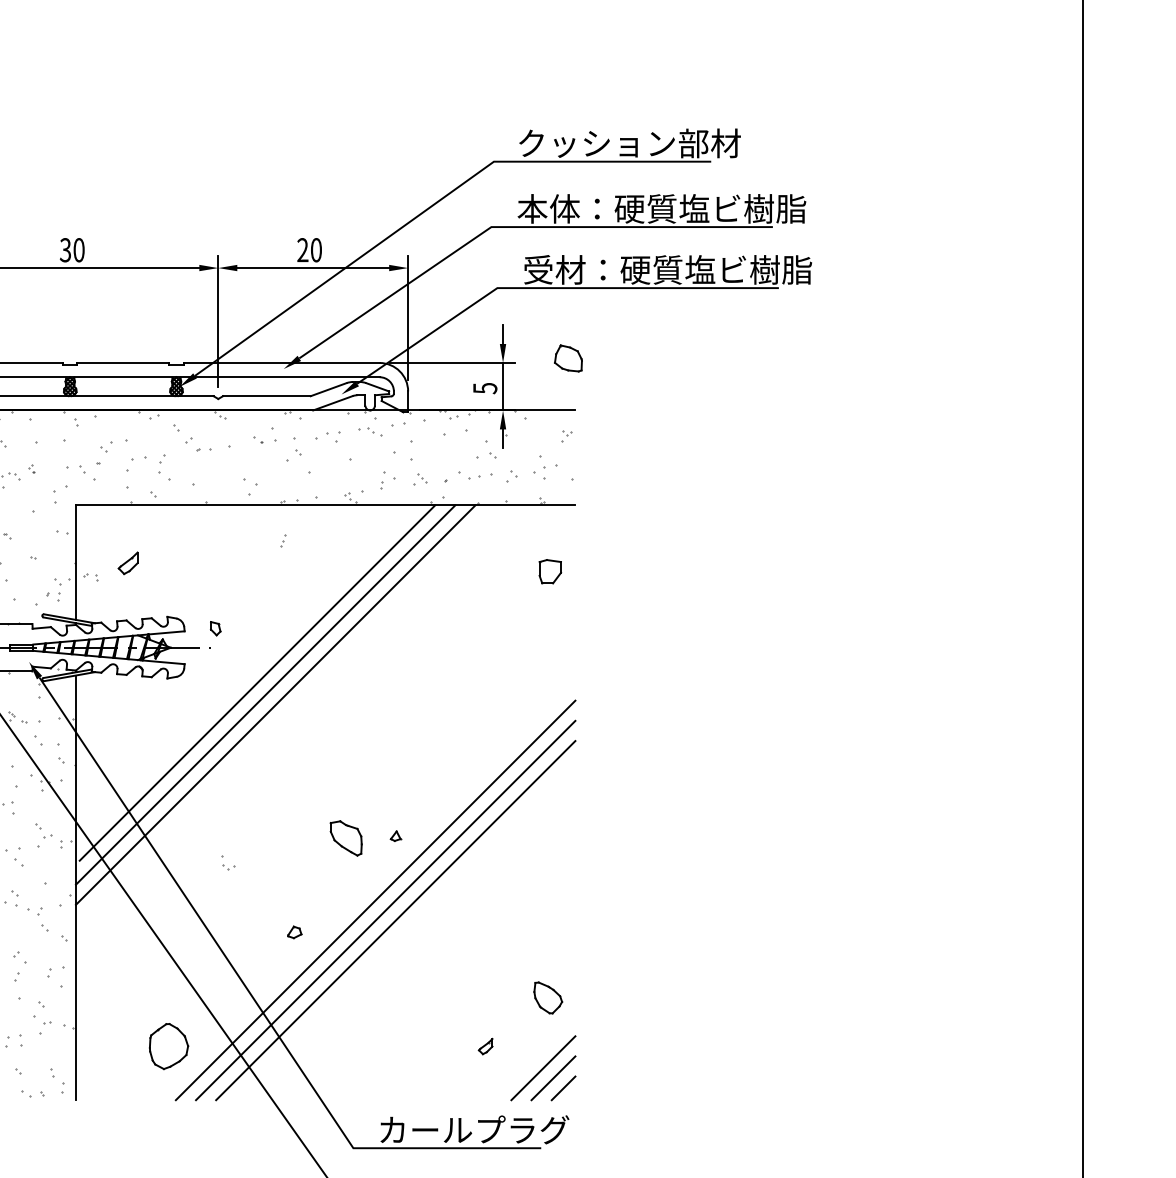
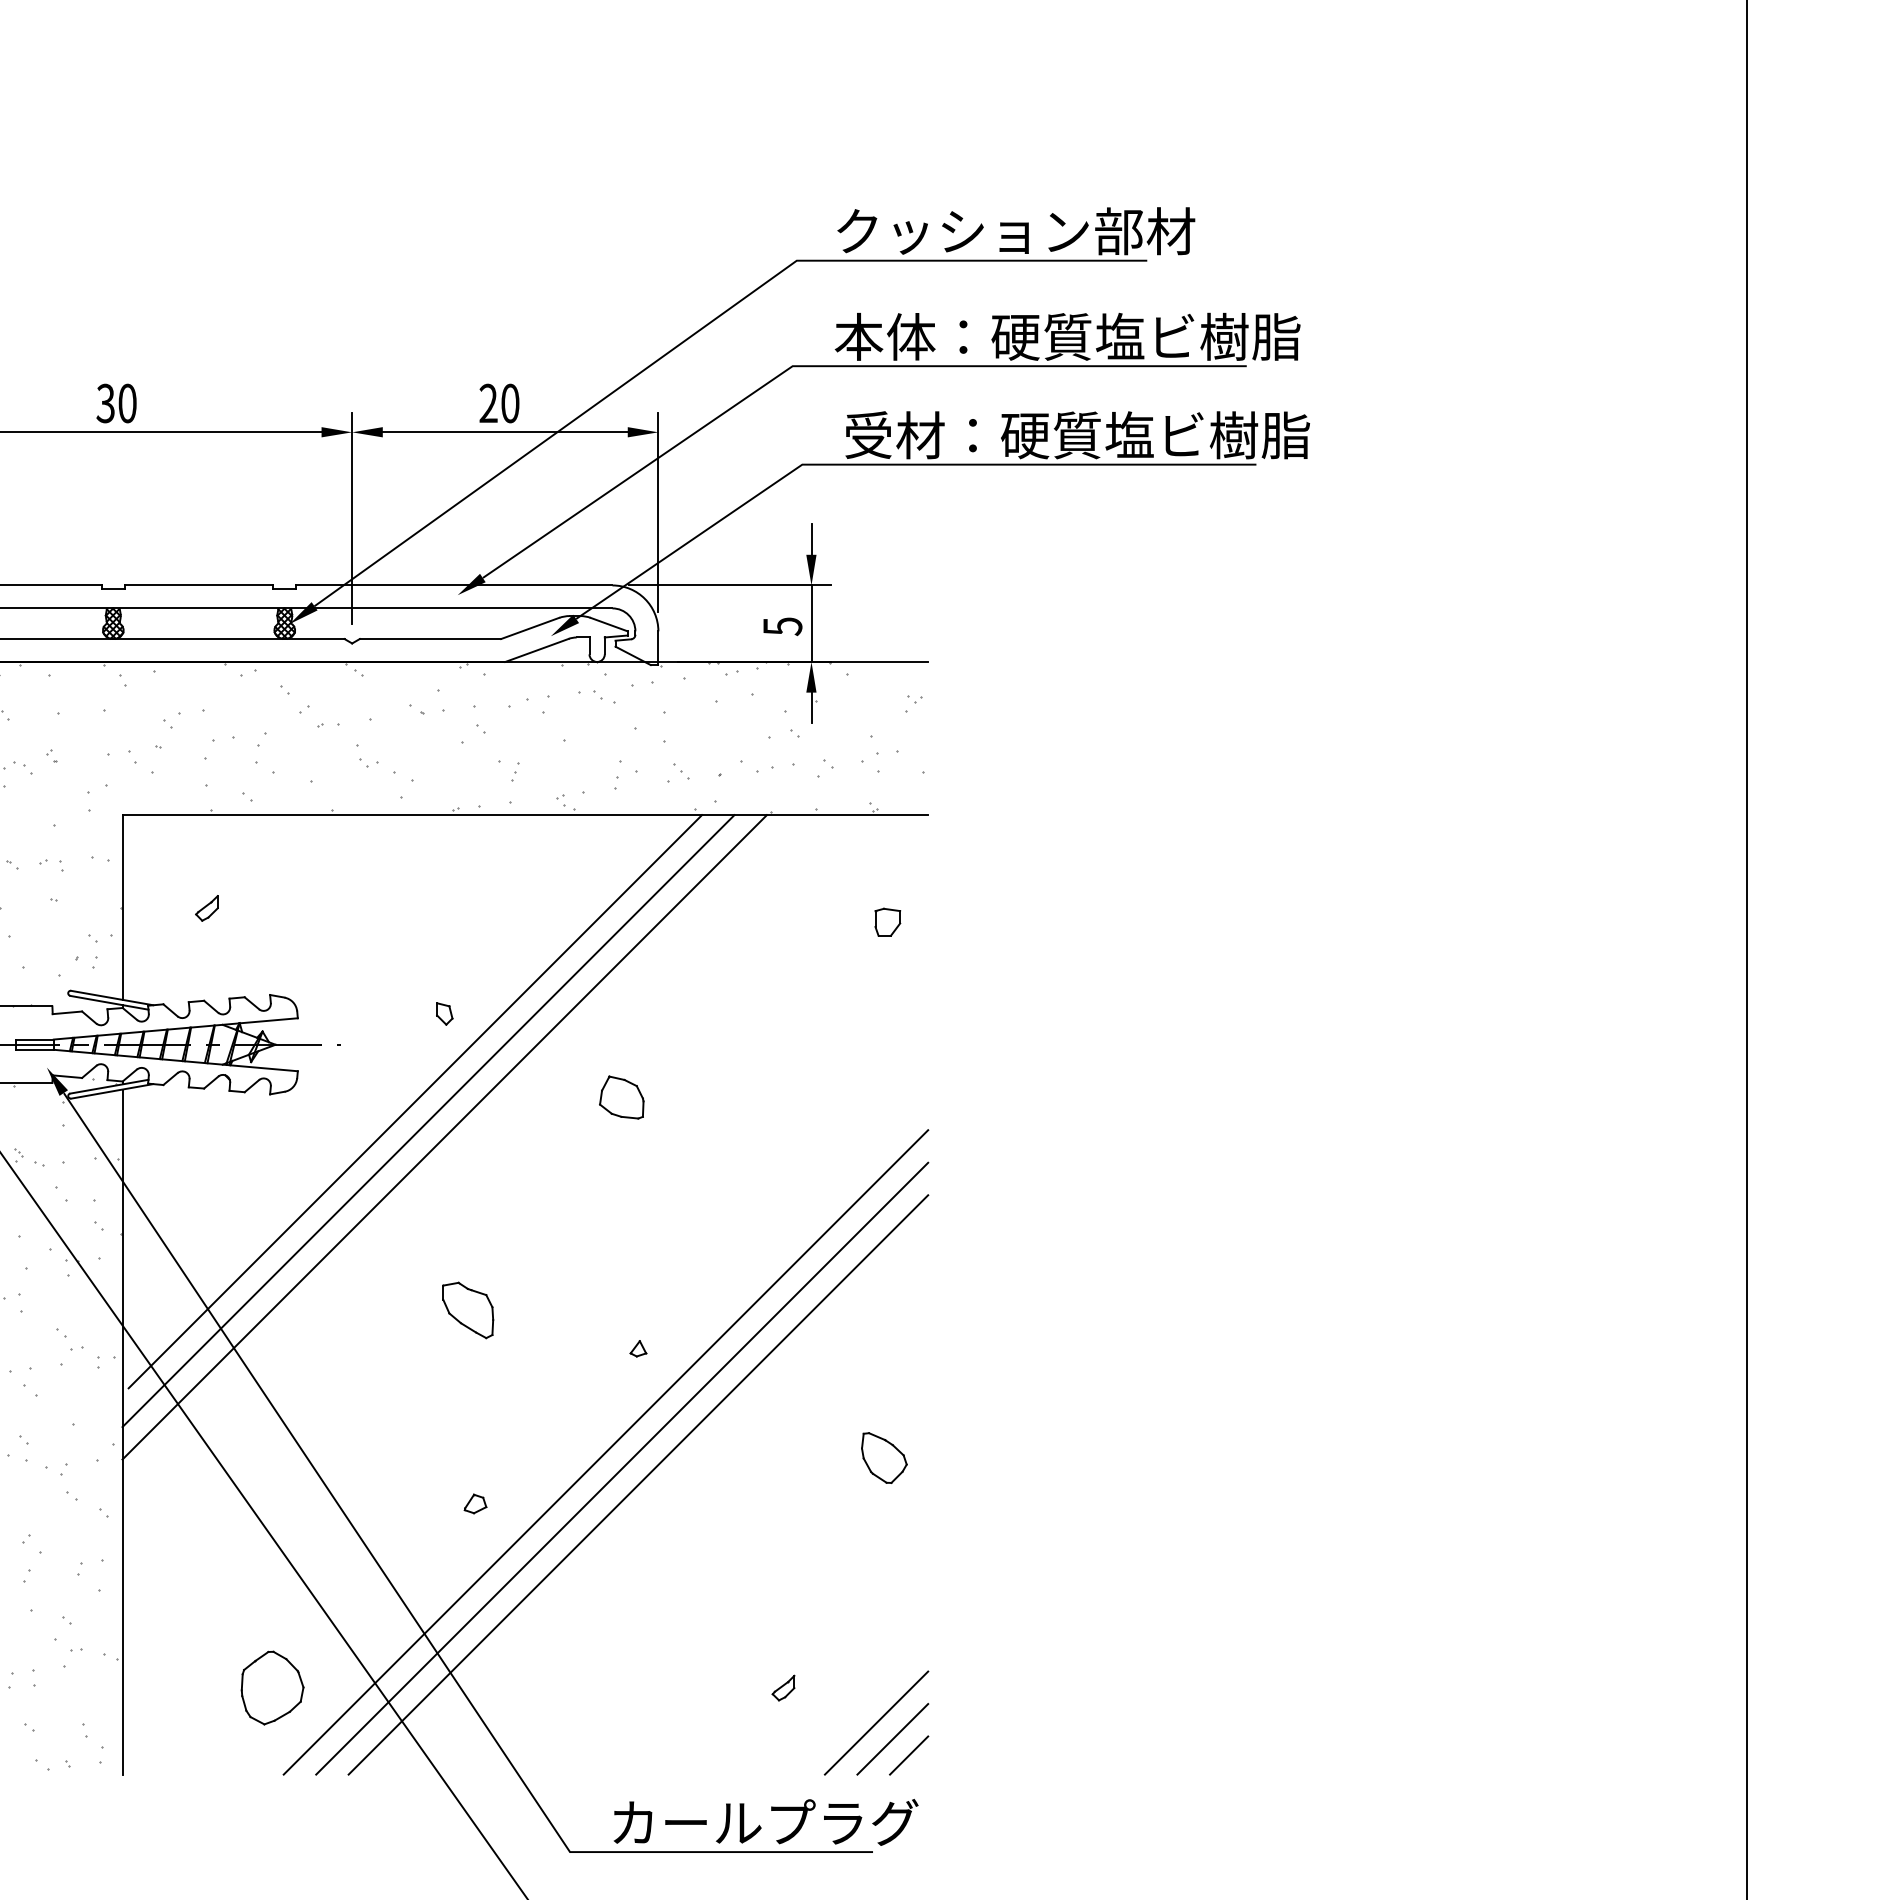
part: (568, 358) -> (621, 1097), moved
part: (283, 540) -> (515, 771), moved
part: (128, 562) -> (207, 907), size x0.71
part: (550, 571) -> (888, 921), size x0.71
part: (90, 577) -> (50, 865), moved
part: (215, 628) -> (444, 1013), moved
part: (345, 838) -> (466, 1310), moved
part: (228, 862) -> (368, 755), moved
part: (548, 997) -> (884, 1457), moved

